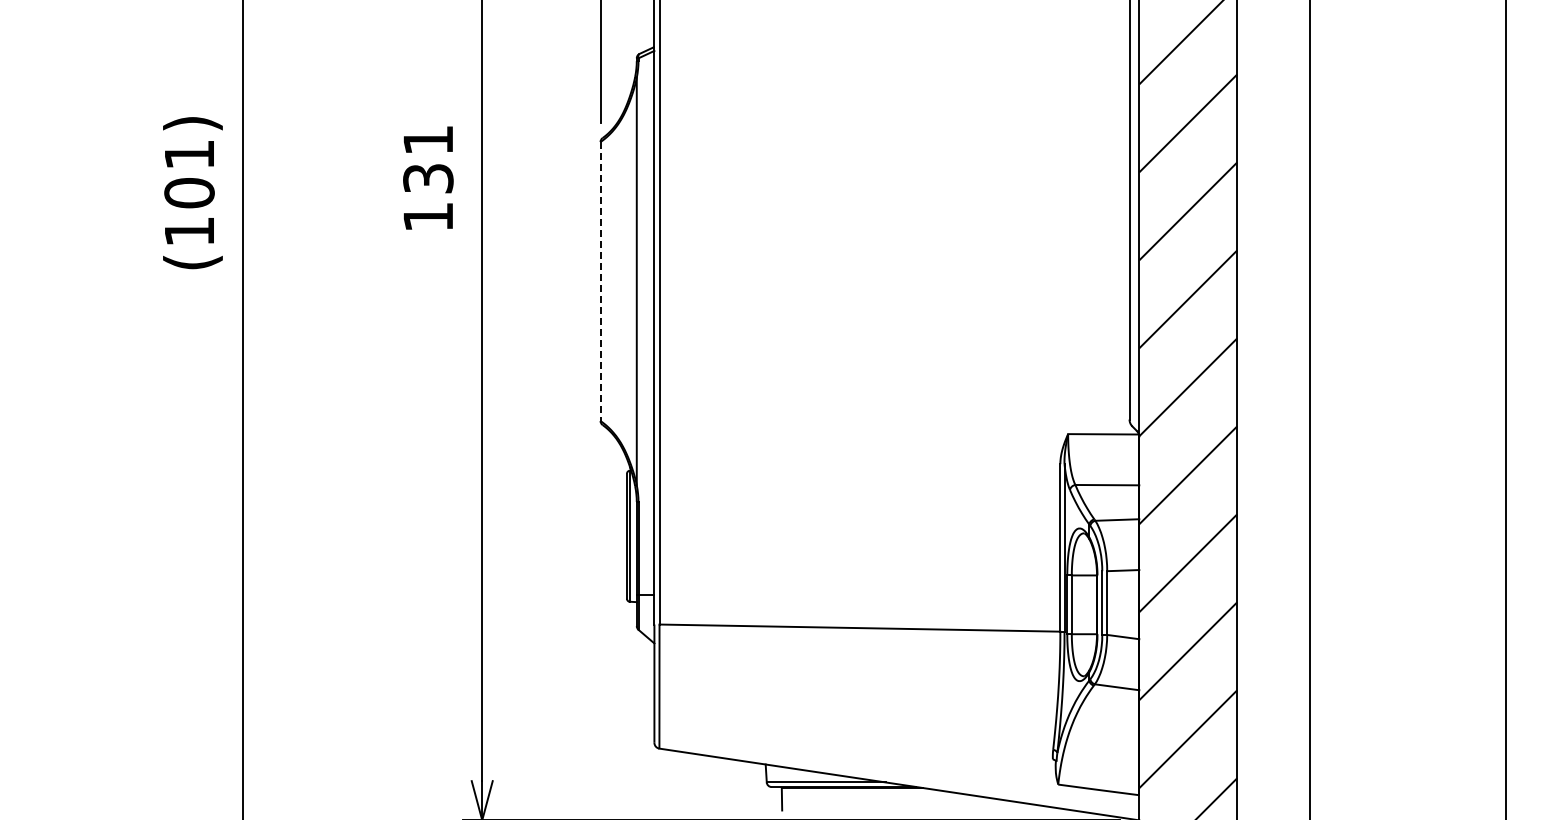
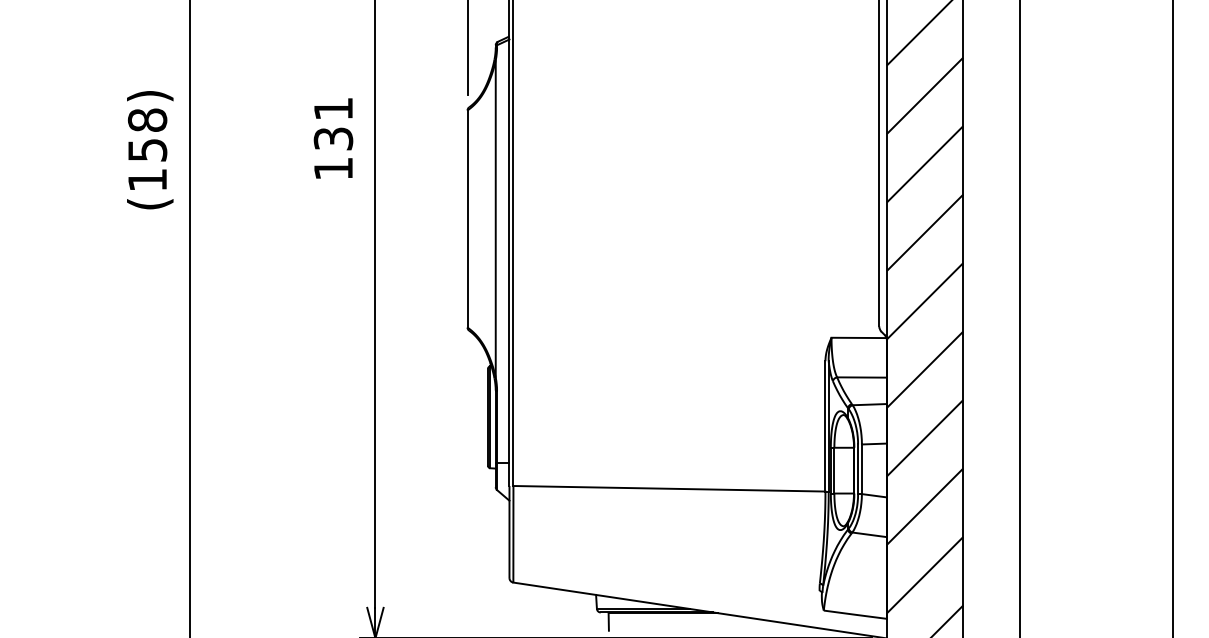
text: (189, 173) -> (147, 134), (101) -> (158)
line: (600, 282) -> (467, 219), dashed -> solid

